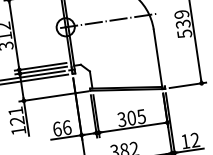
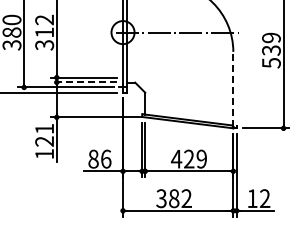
line: (158, 58) -> (233, 88), solid -> dashed
line: (40, 70) -> (83, 82), solid -> dashed
text: (131, 117) -> (188, 158), 305 -> 429
text: (57, 128) -> (93, 158), 66 -> 86

